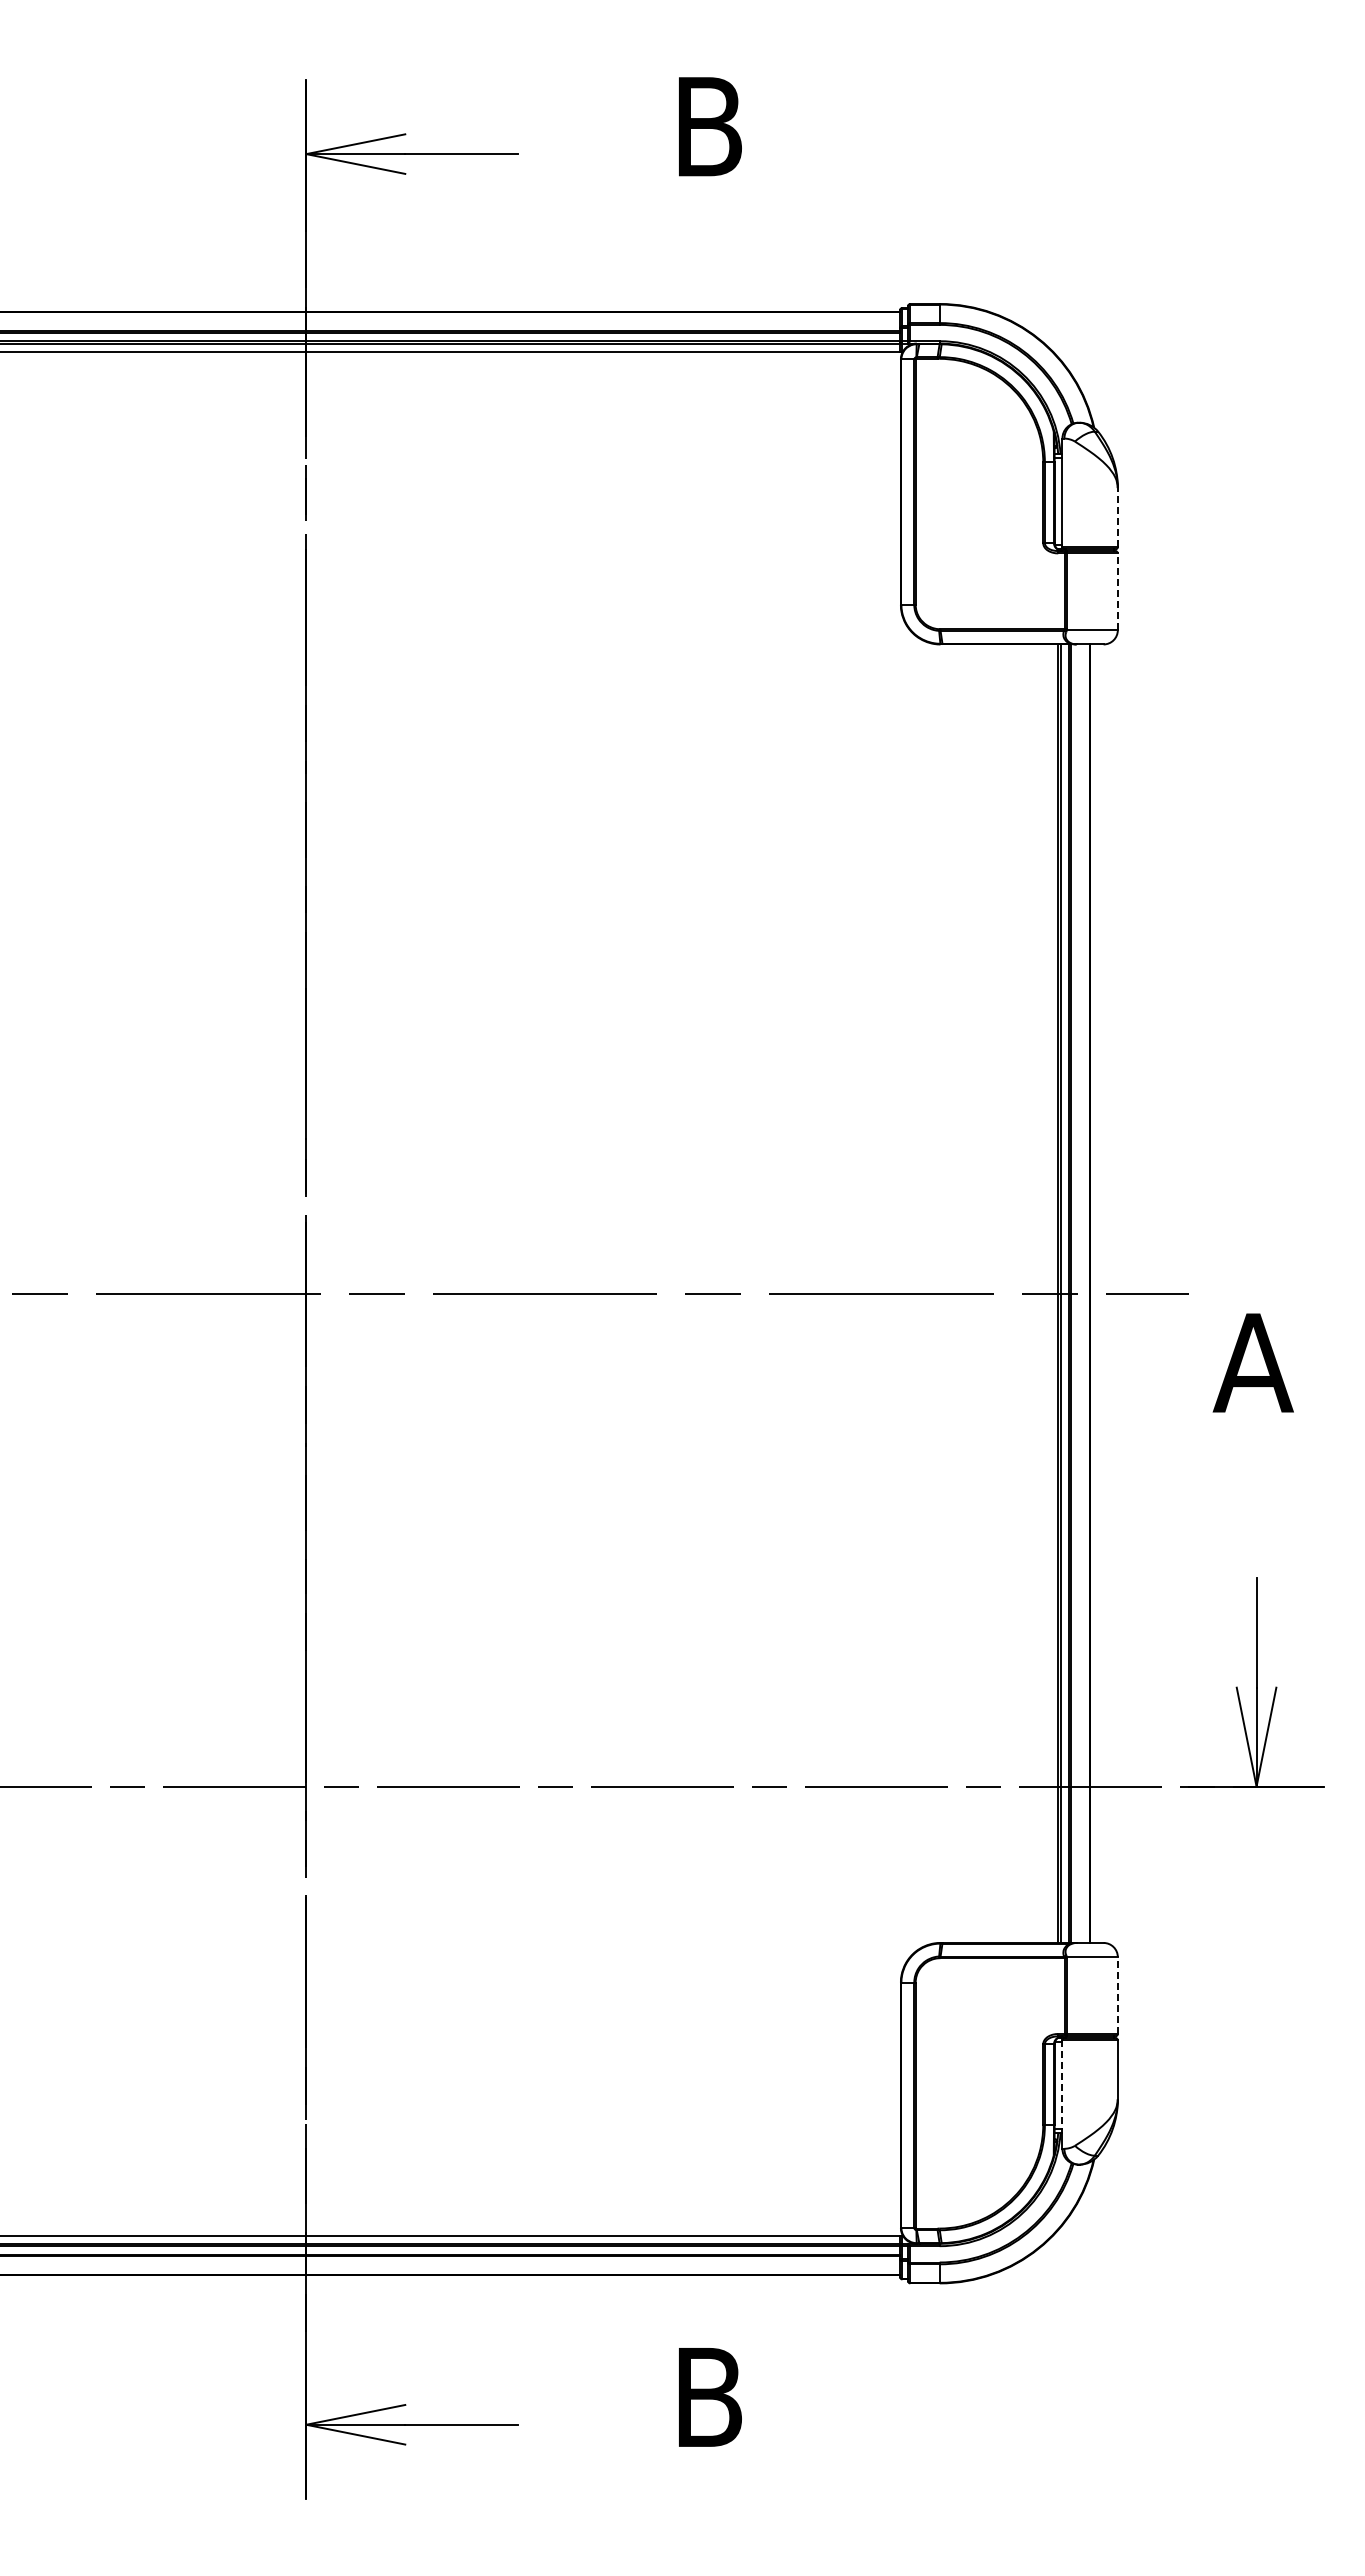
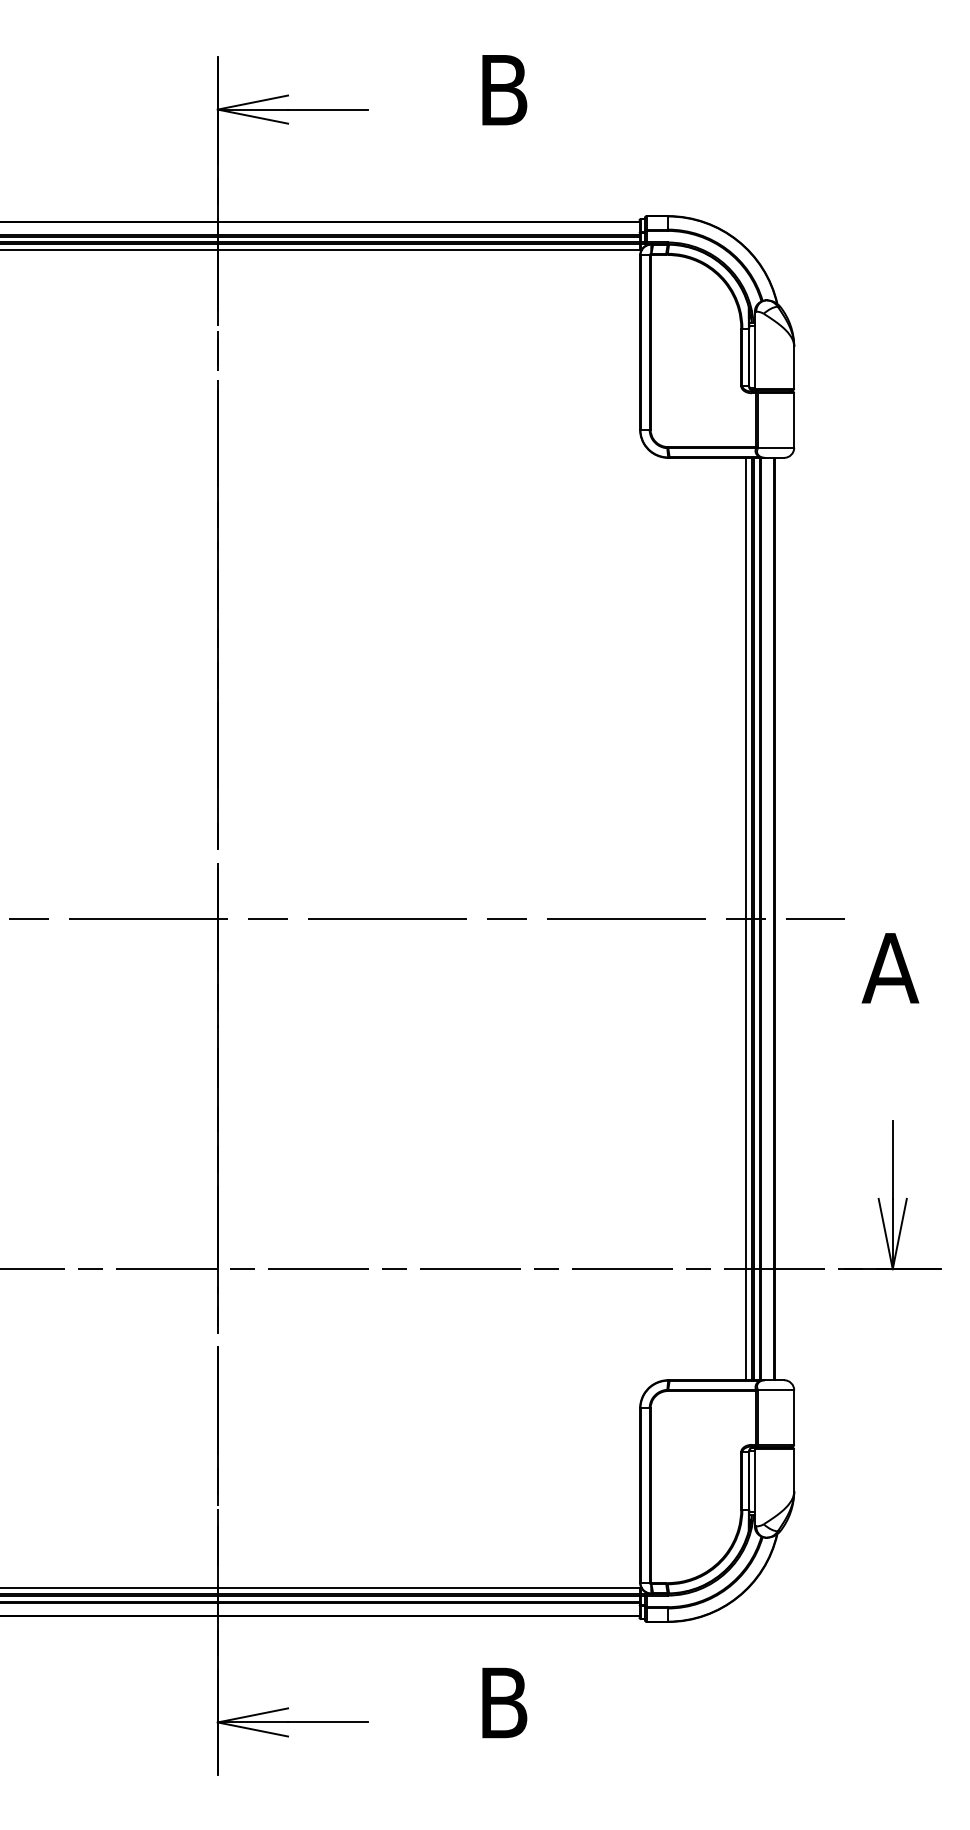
line: (1117, 517) -> (793, 367), dashed -> solid
line: (1117, 591) -> (793, 420), dashed -> solid
line: (1050, 1293) -> (746, 918), added
line: (1117, 1995) -> (793, 1417), dashed -> solid
line: (1062, 2087) -> (754, 1482), dashed -> solid

